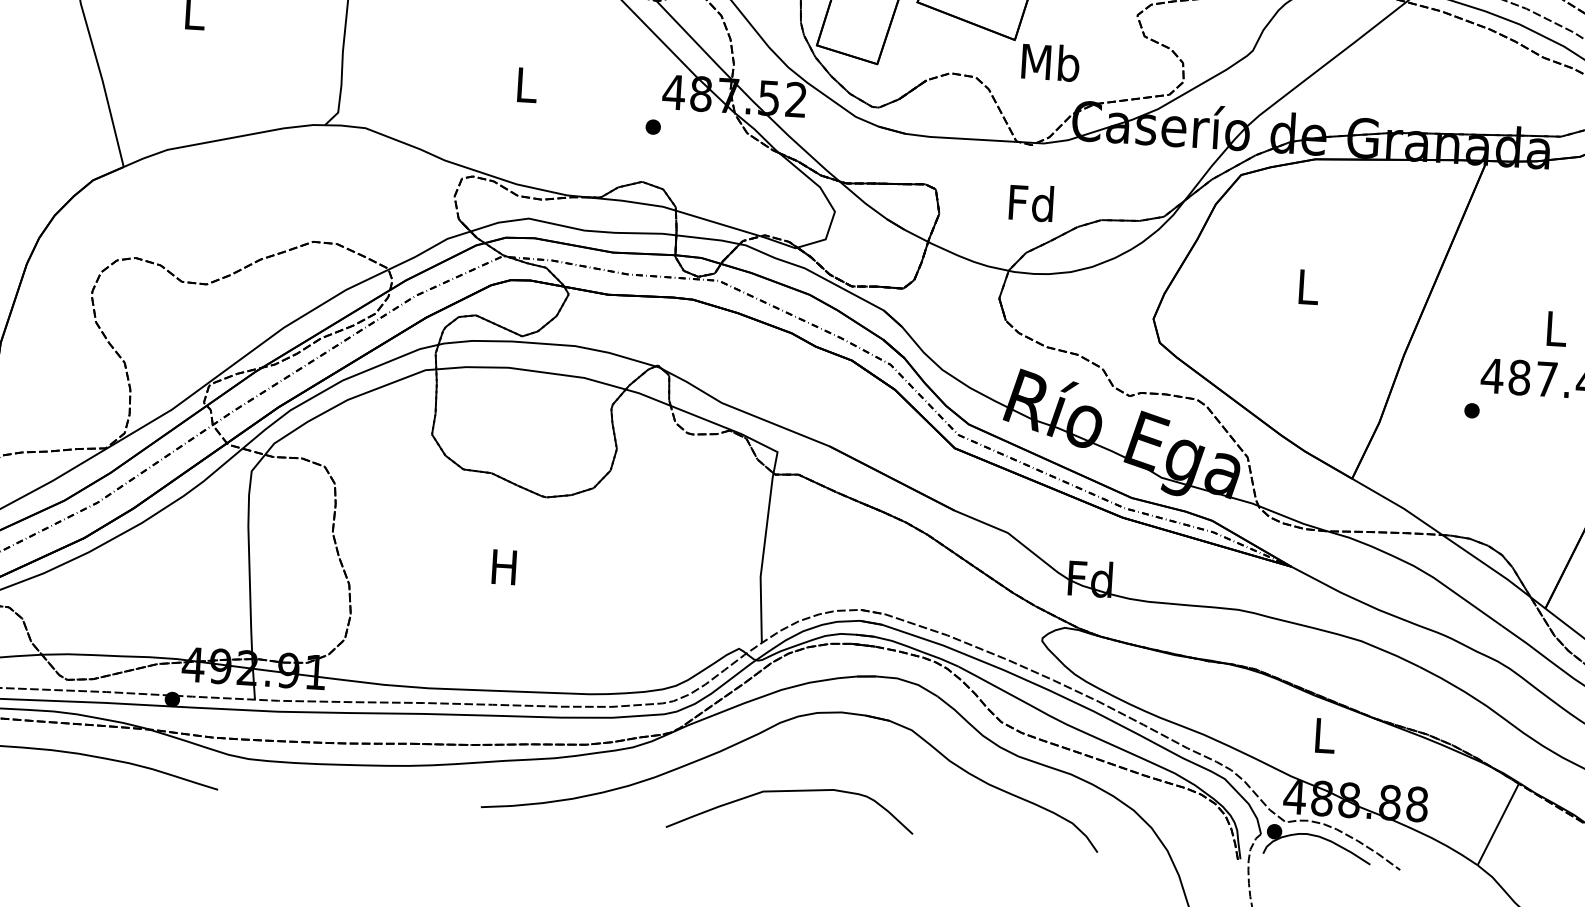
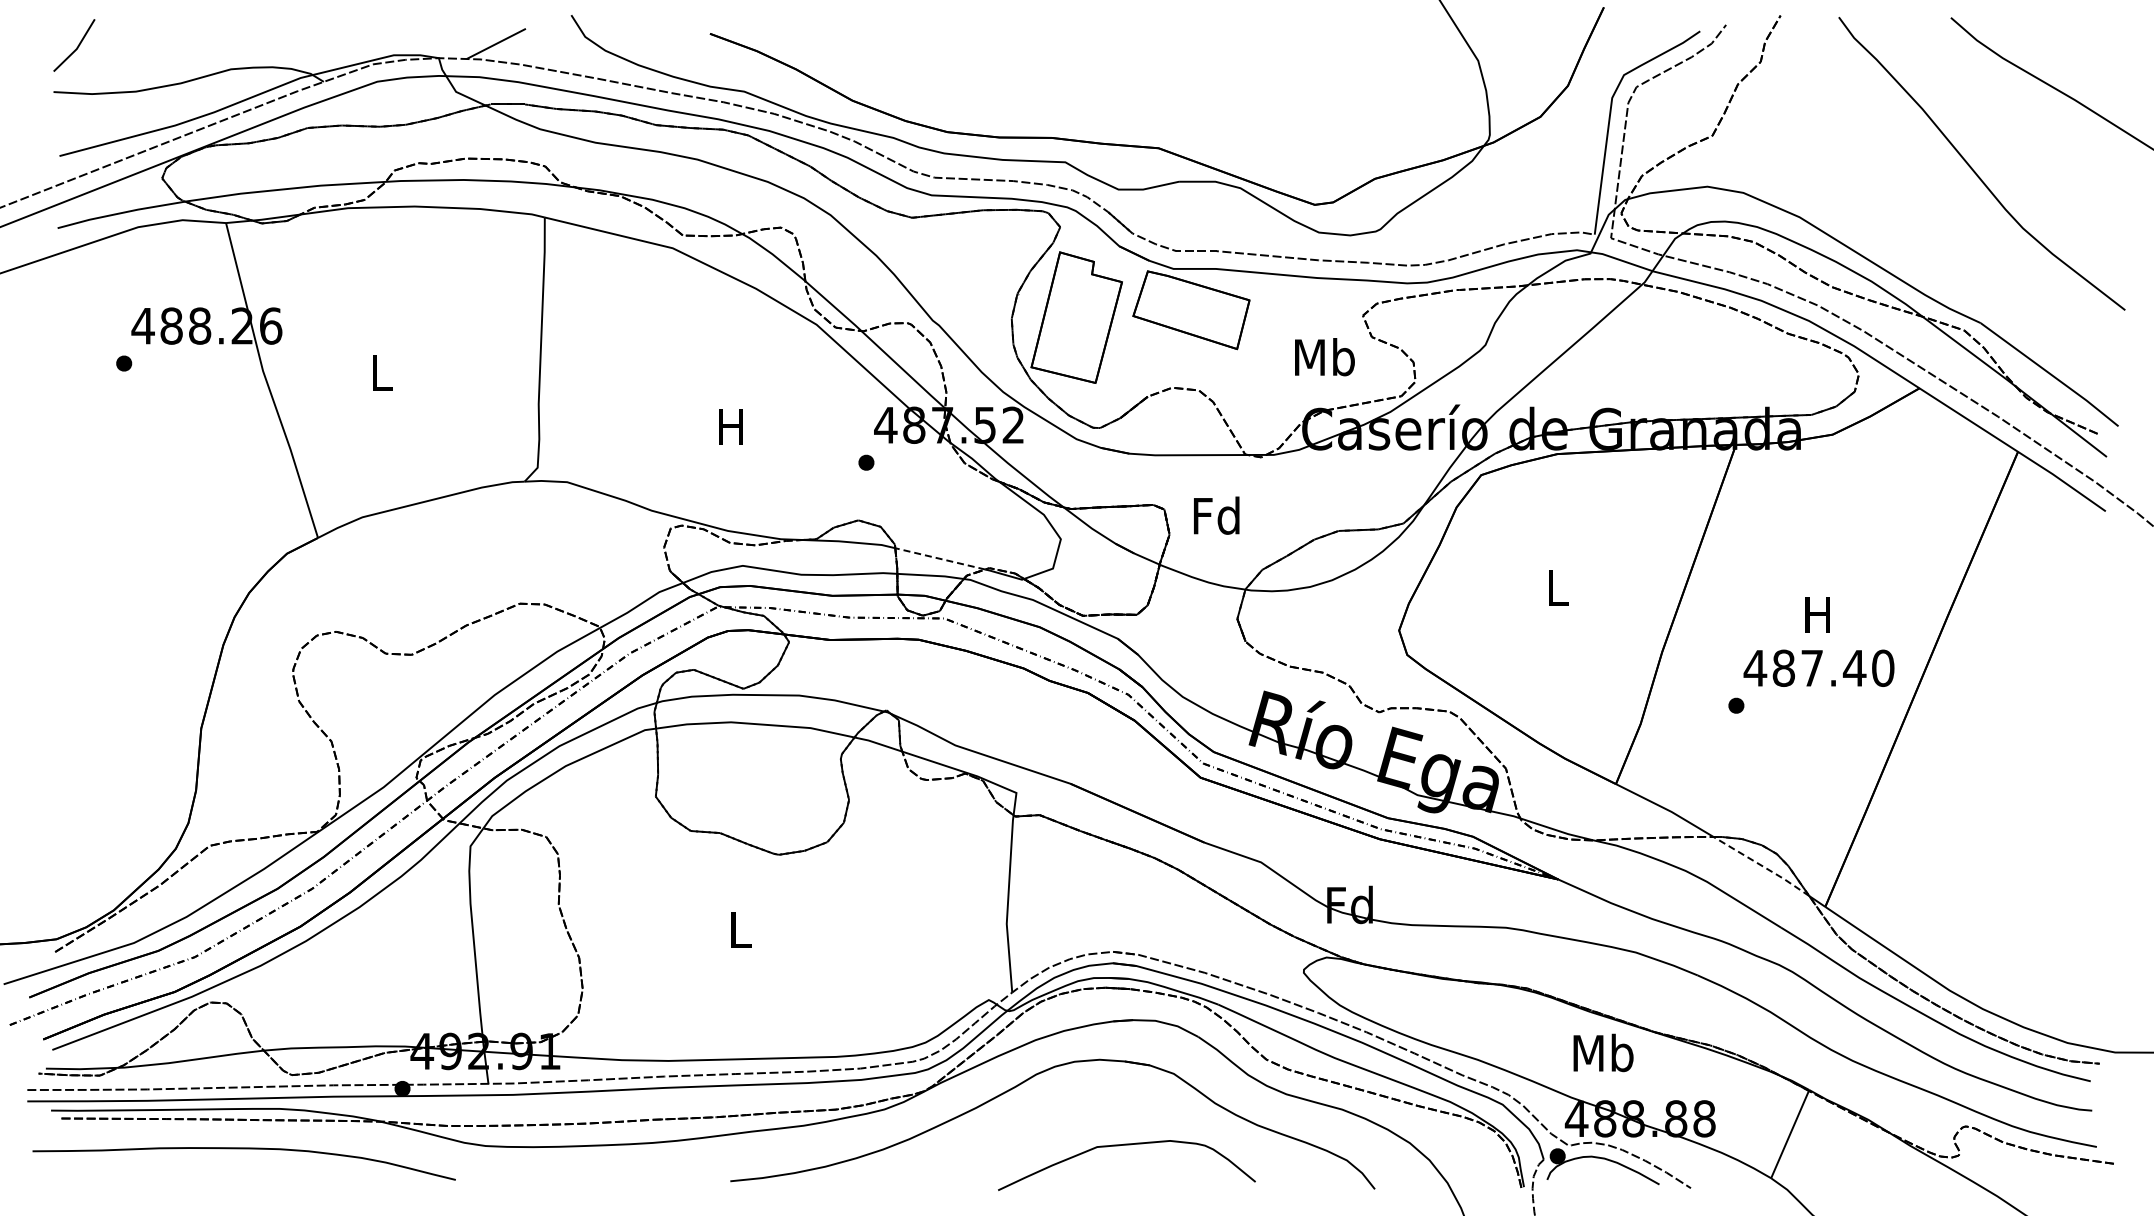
text: (1050, 62) -> (1324, 357), moved
text: (525, 84) -> (730, 426), L -> H
text: (1031, 202) -> (1216, 515), moved
line: (717, 223) -> (939, 558), solid -> dashed
text: (1555, 328) -> (1817, 614), L -> H
text: (504, 566) -> (739, 929), H -> L
line: (1487, 566) -> (1762, 866), solid -> dashed
text: (1324, 734) -> (1603, 1052), L -> Mb
curve: (791, 791) -> (1126, 1145), moved

